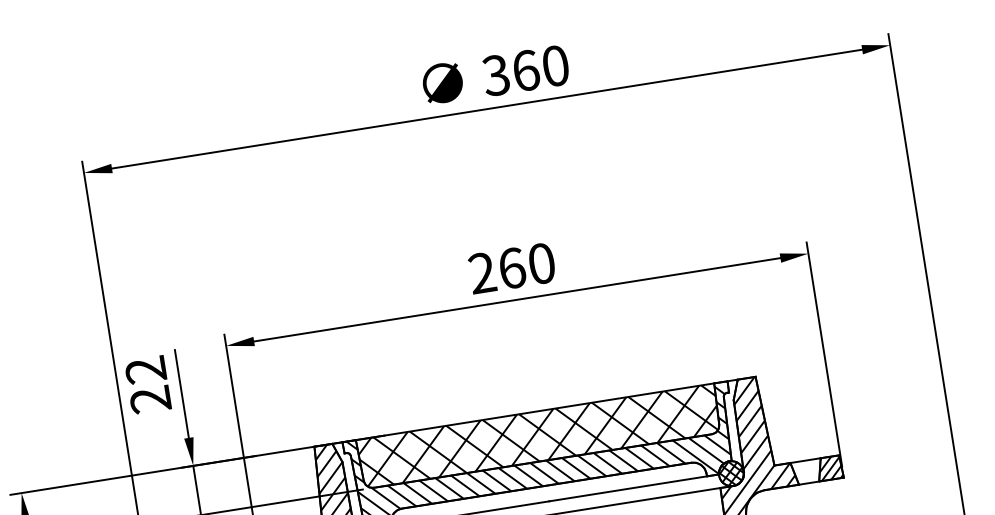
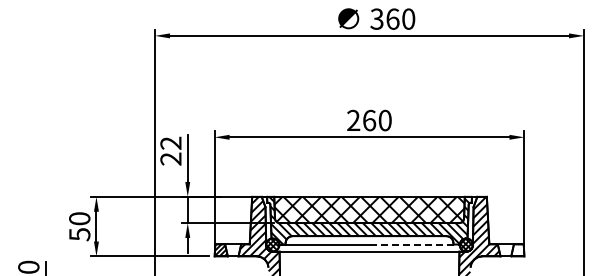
hatch: (831, 468) -> (518, 250), removed
line: (635, 487) -> (415, 244), solid -> dashed

